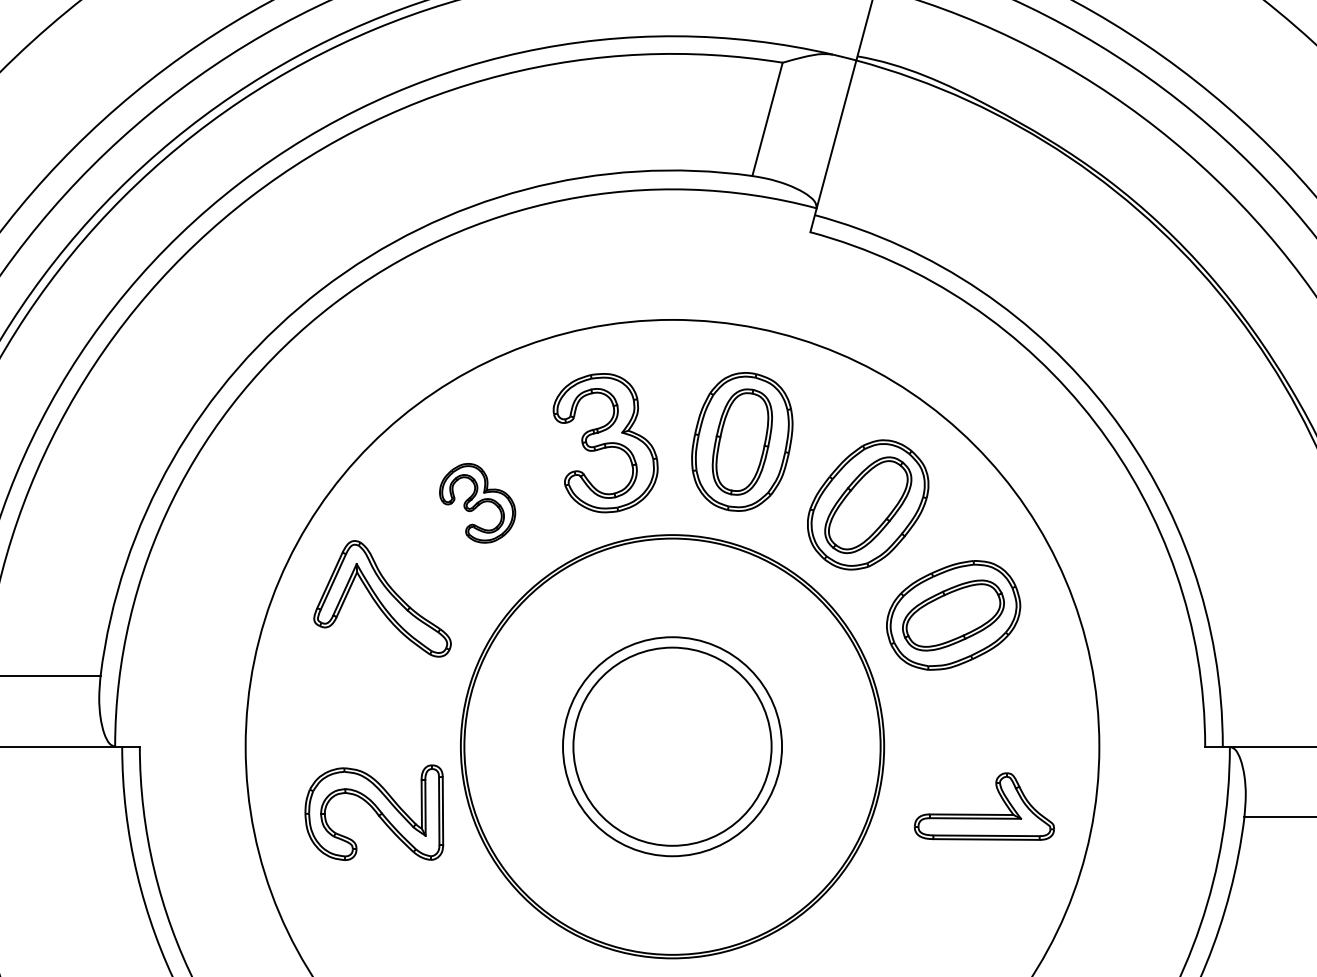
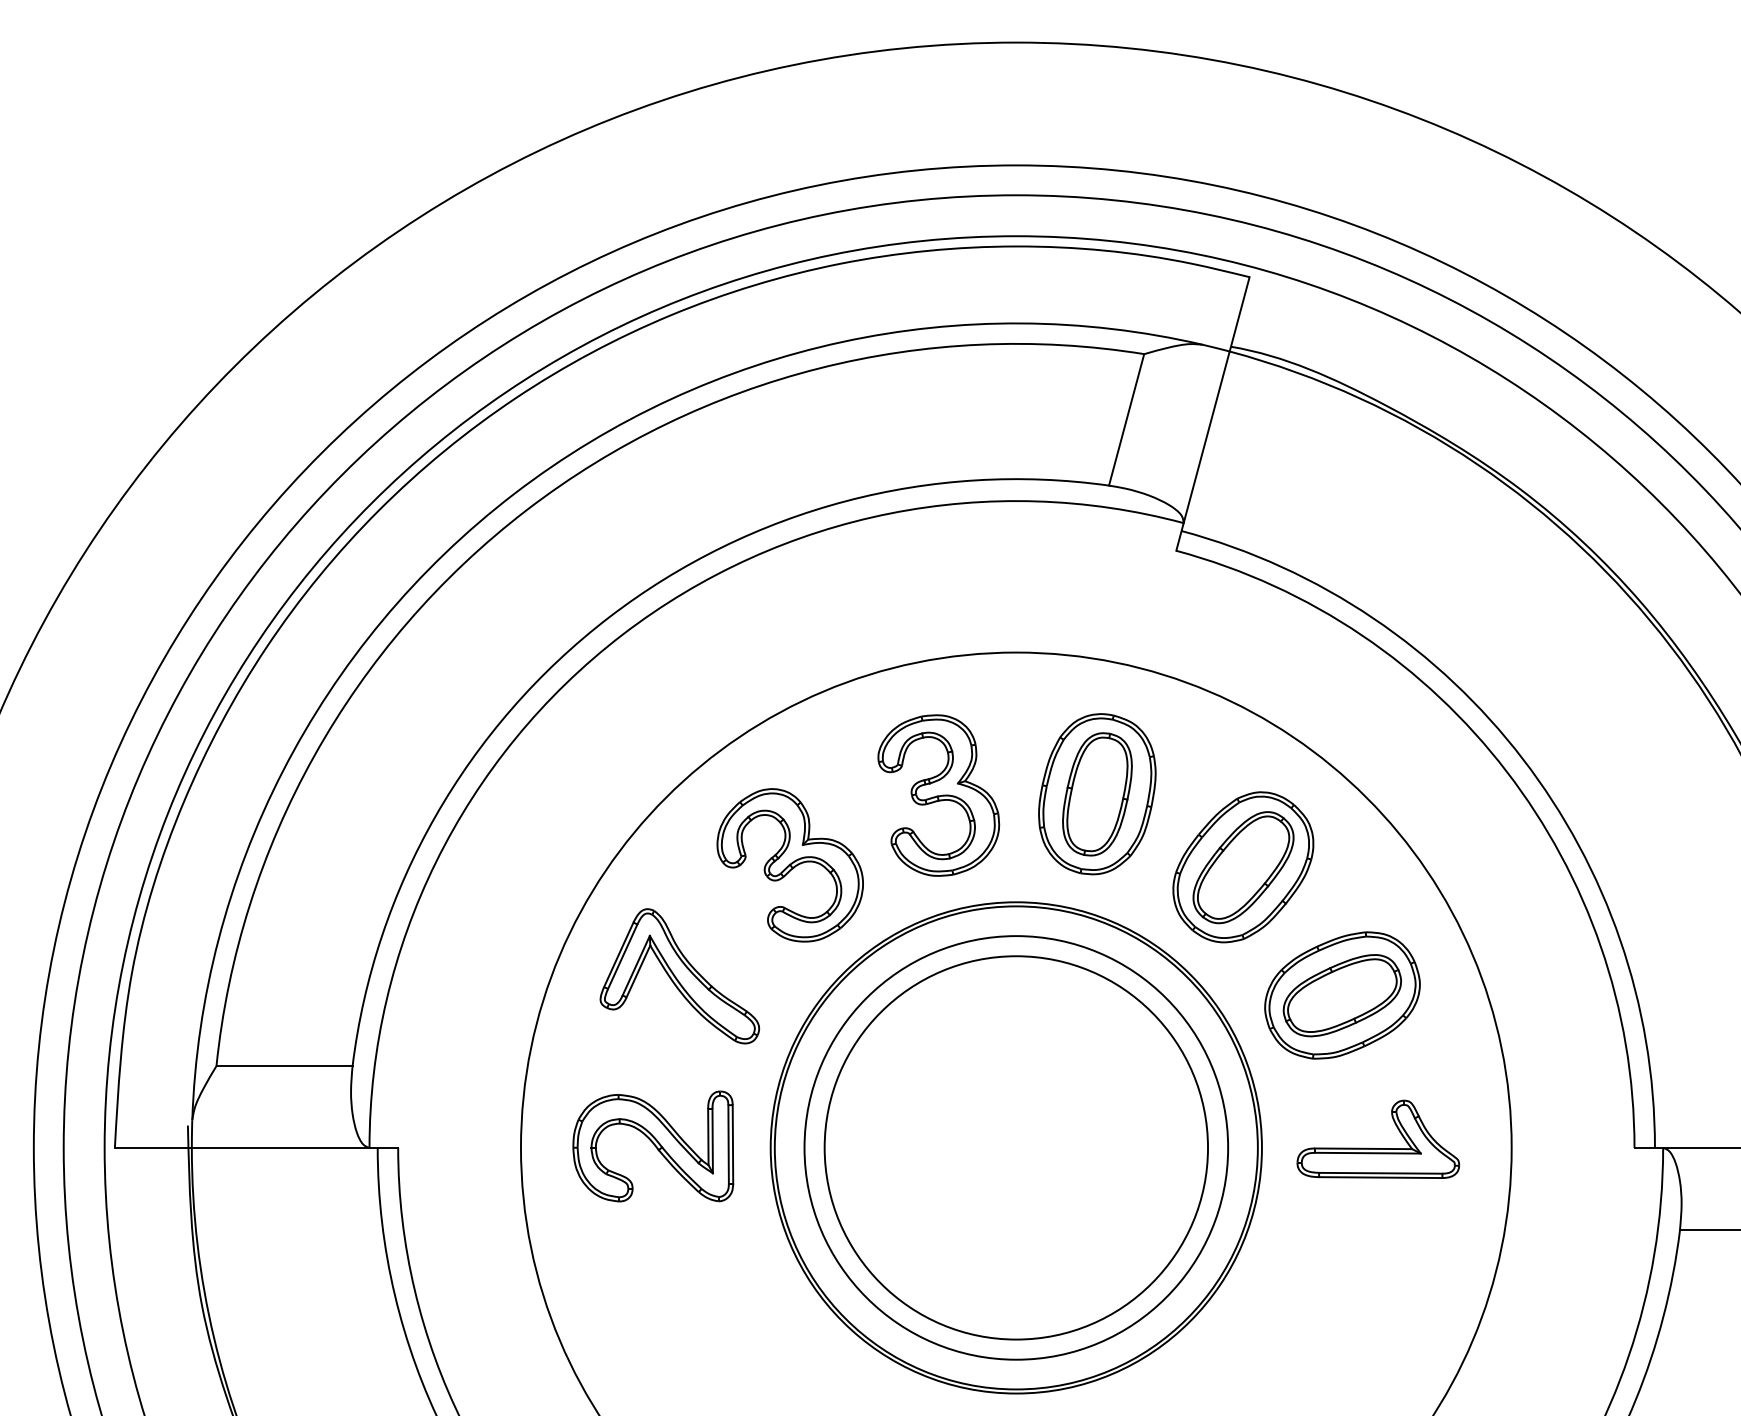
part: (477, 503) -> (789, 865), size x1.67
circle: (672, 746) -> (1016, 1147), size x1.67
circle: (672, 746) -> (1016, 1147), size x1.67
part: (374, 812) -> (653, 1146), moved
part: (984, 814) -> (1378, 1148), moved

